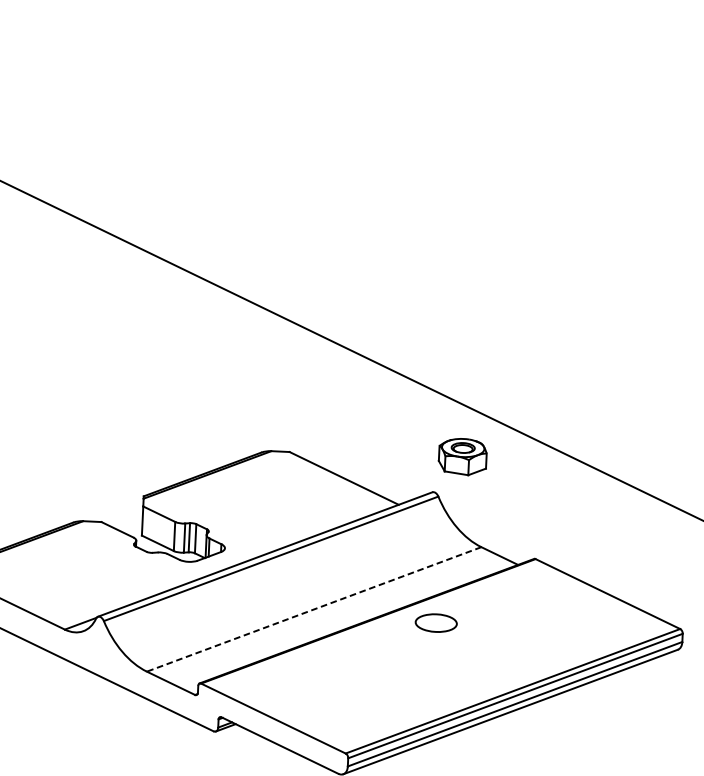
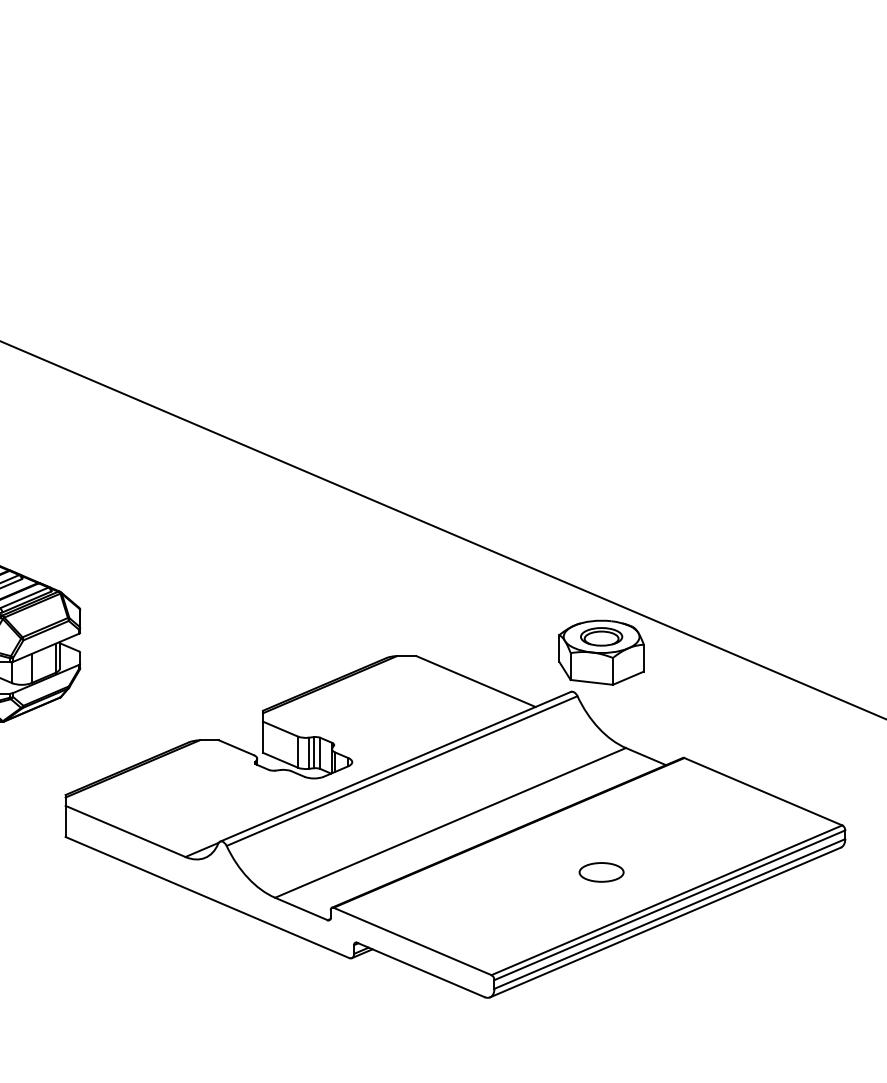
part: (462, 456) -> (601, 652), size x1.67
line: (314, 609) -> (450, 822), dashed -> solid
part: (436, 623) -> (601, 872), moved

